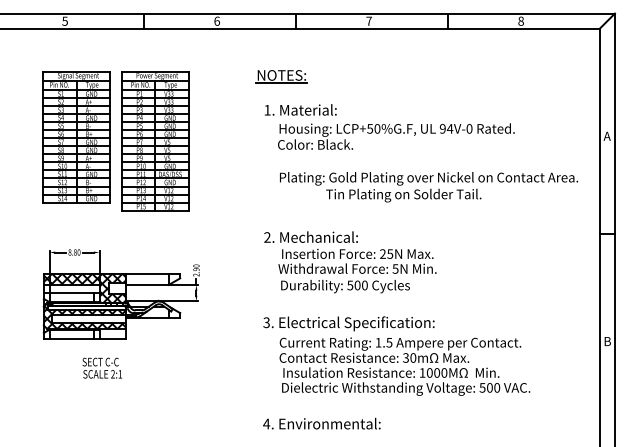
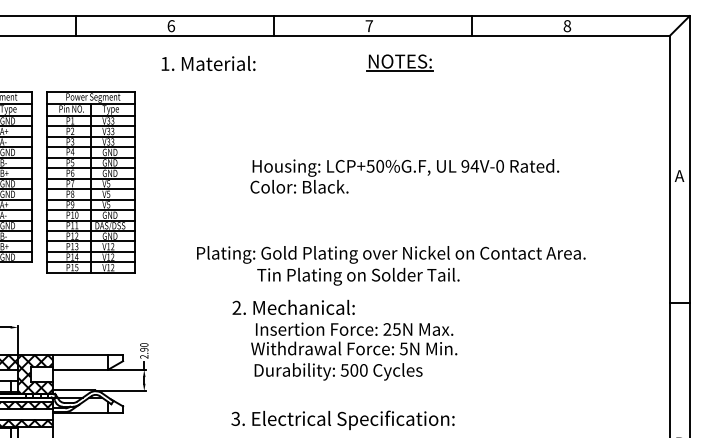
part: (281, 76) -> (399, 62), moved
text: (300, 109) -> (208, 62), moved
text: (429, 187) -> (391, 266), moved

